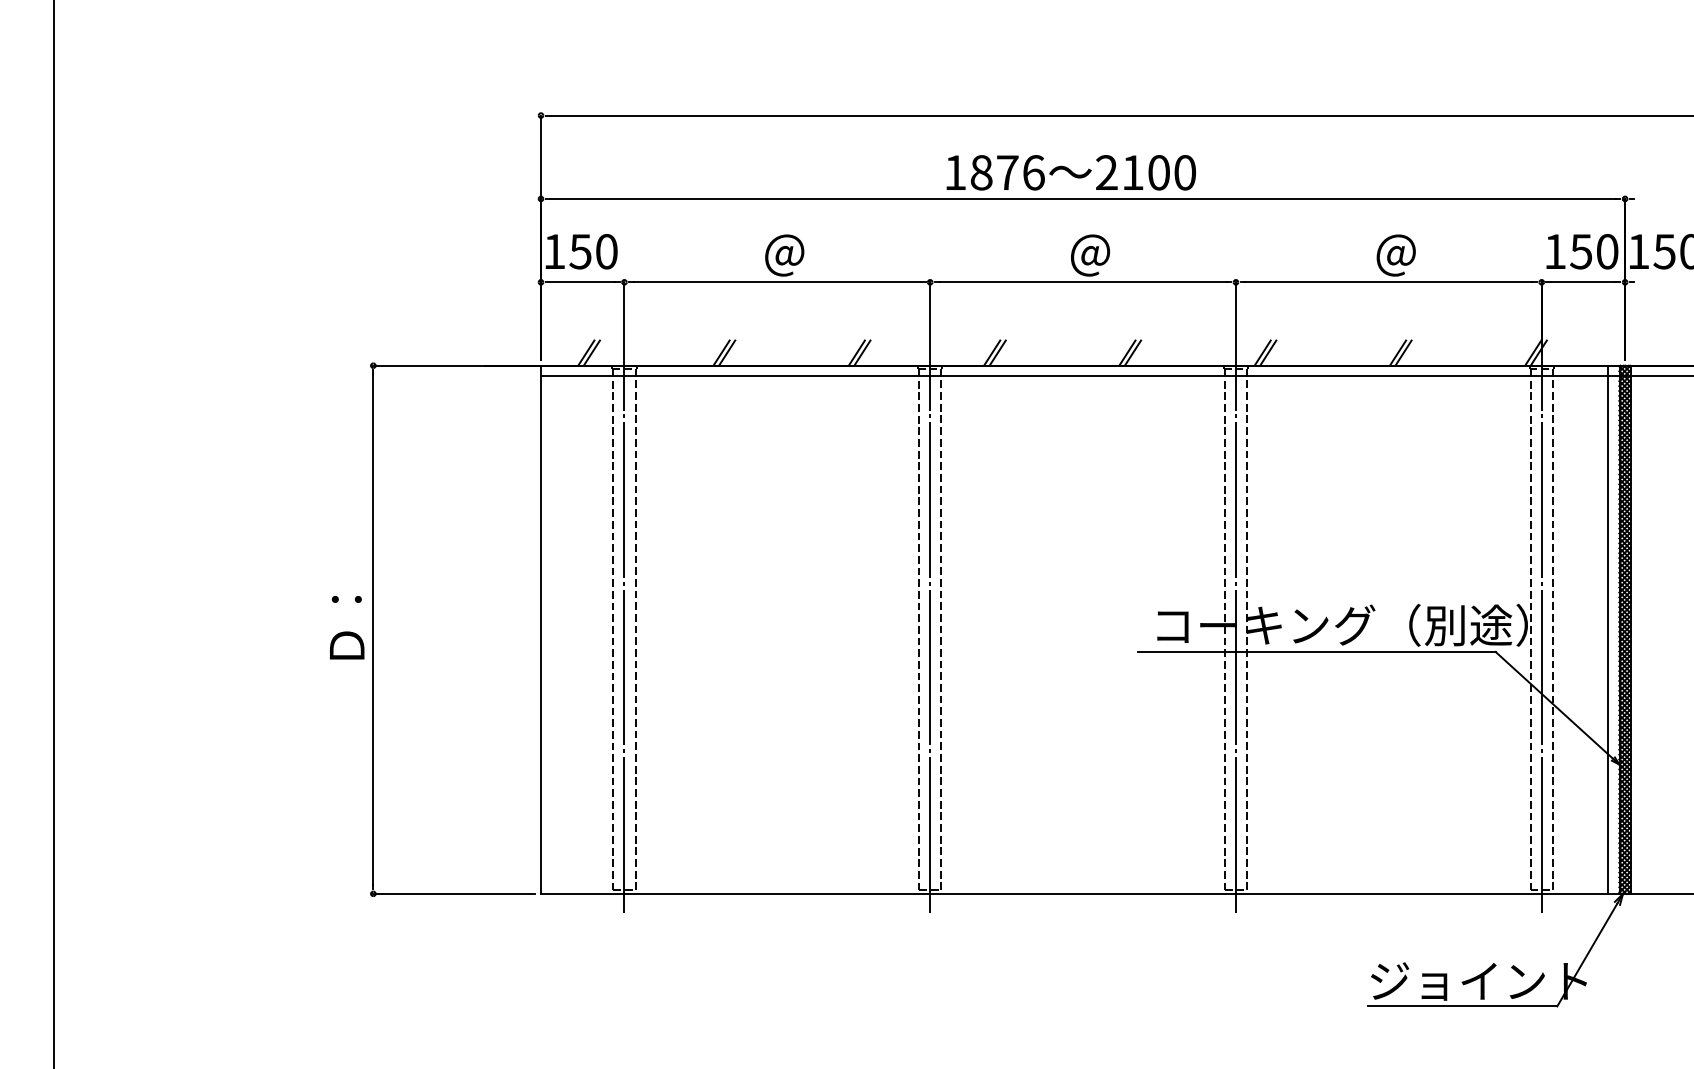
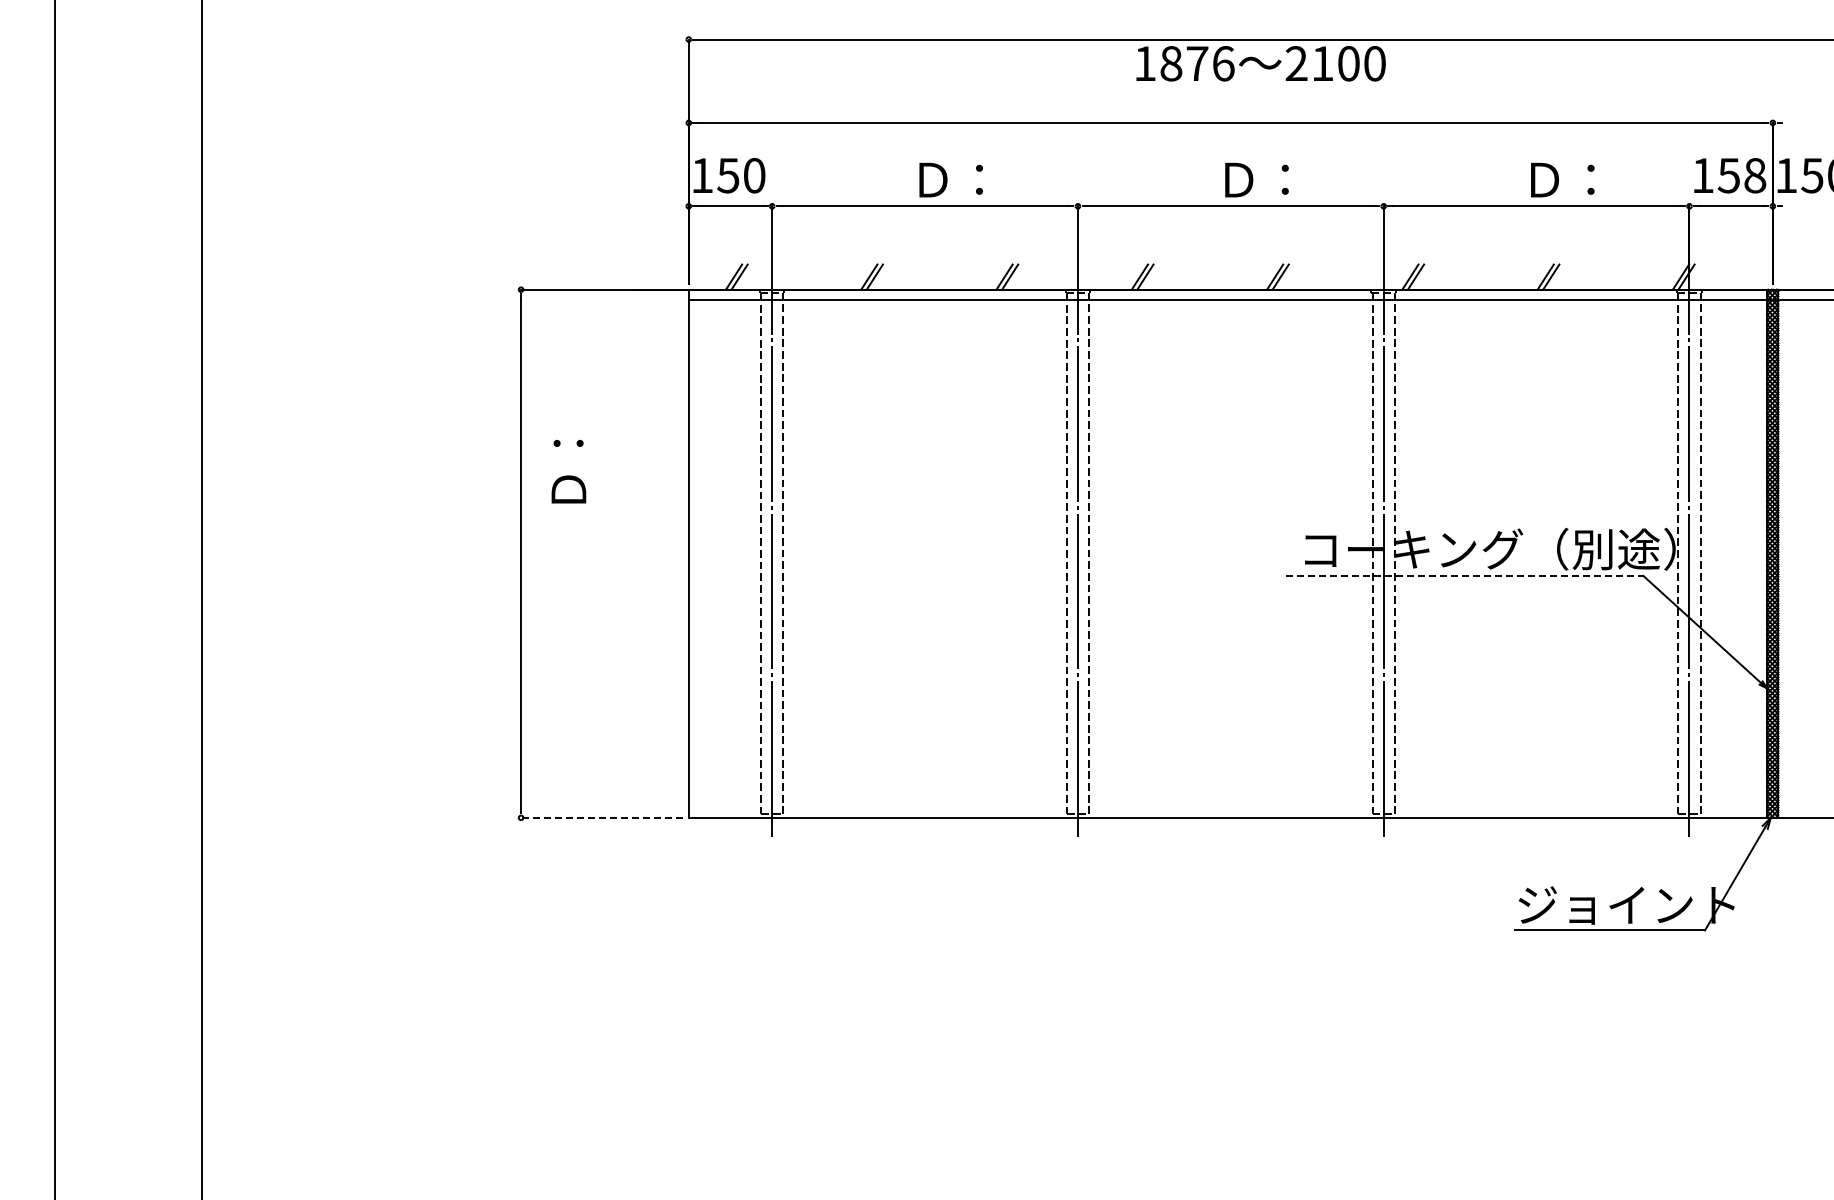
text: (1070, 172) -> (1260, 63), moved
text: (1607, 251) -> (1755, 175), 150 -> 158
text: (799, 255) -> (947, 179), ＠ -> Ｄ：
text: (1105, 255) -> (1253, 179), ＠ -> Ｄ：
text: (1411, 255) -> (1559, 179), ＠ -> Ｄ：
text: (346, 627) -> (568, 471), moved
line: (1608, 629) -> (1756, 553), removed
line: (1316, 651) -> (1464, 575), solid -> dashed
line: (453, 893) -> (601, 817), solid -> dashed

